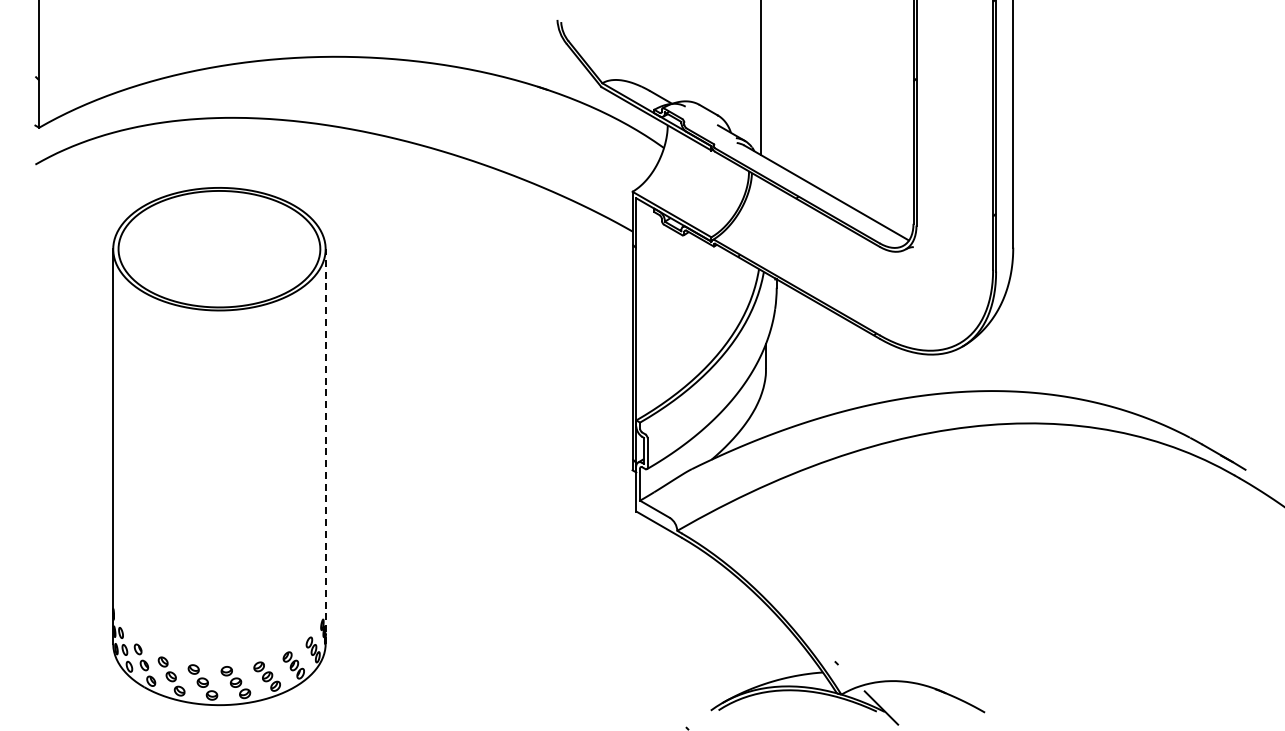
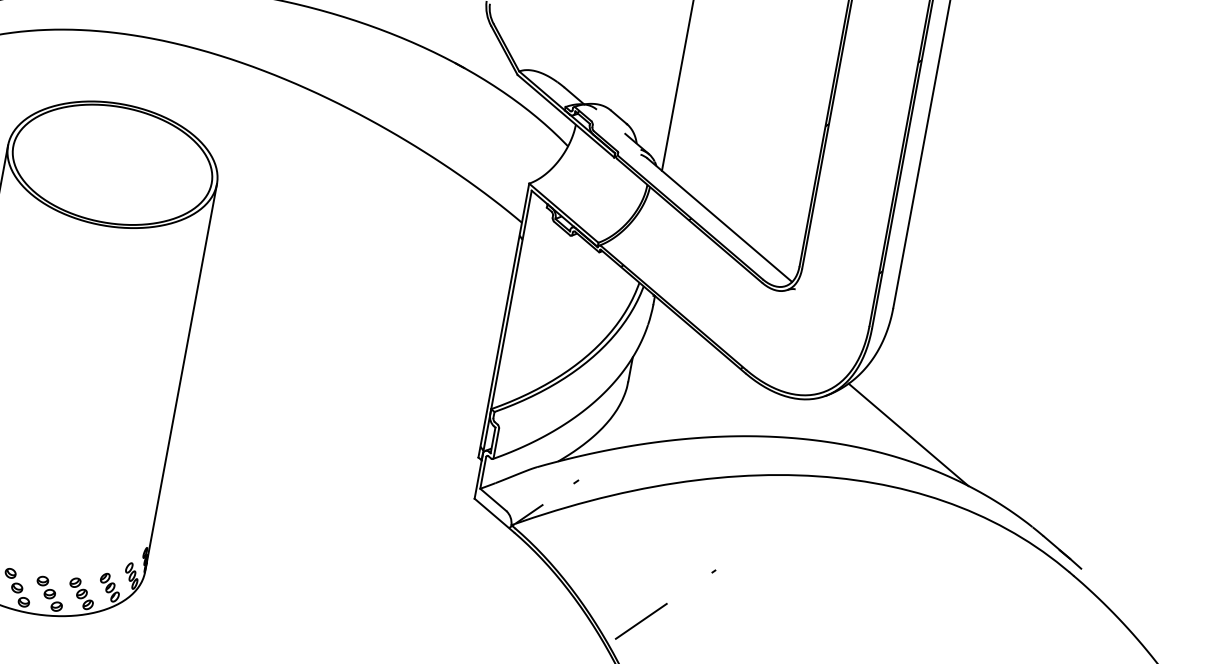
line: (1051, 369) -> (908, 434), added
line: (325, 446) -> (180, 378), dashed -> solid
hatch: (780, 549) -> (609, 562), added

